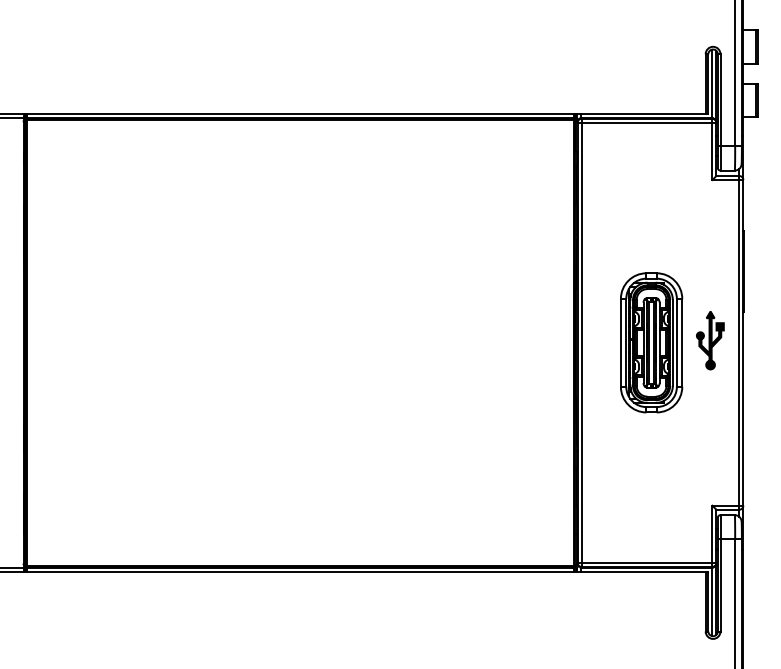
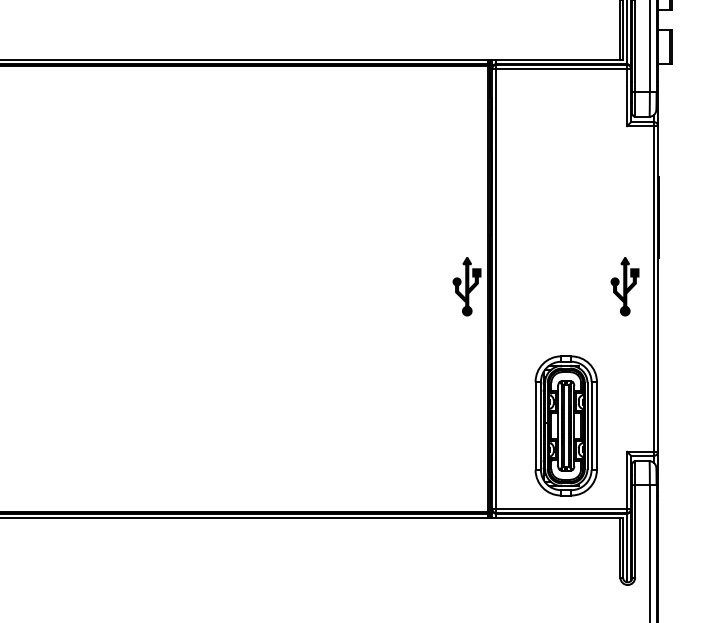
part: (552, 340) -> (467, 286), added
part: (651, 342) -> (566, 425), moved

